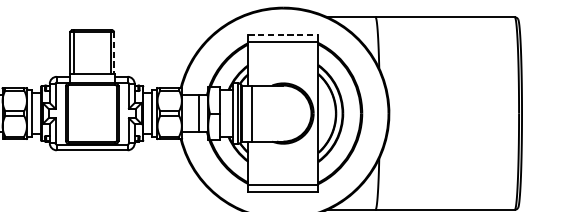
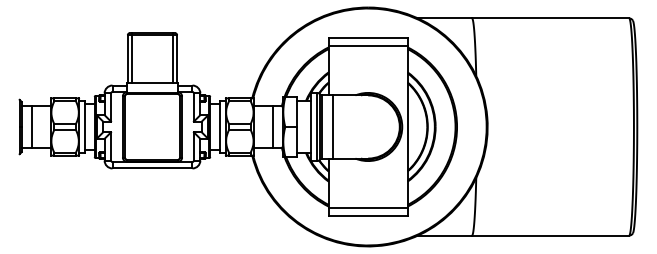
line: (283, 35) -> (368, 38), dashed -> solid
line: (114, 52) -> (177, 58), dashed -> solid

